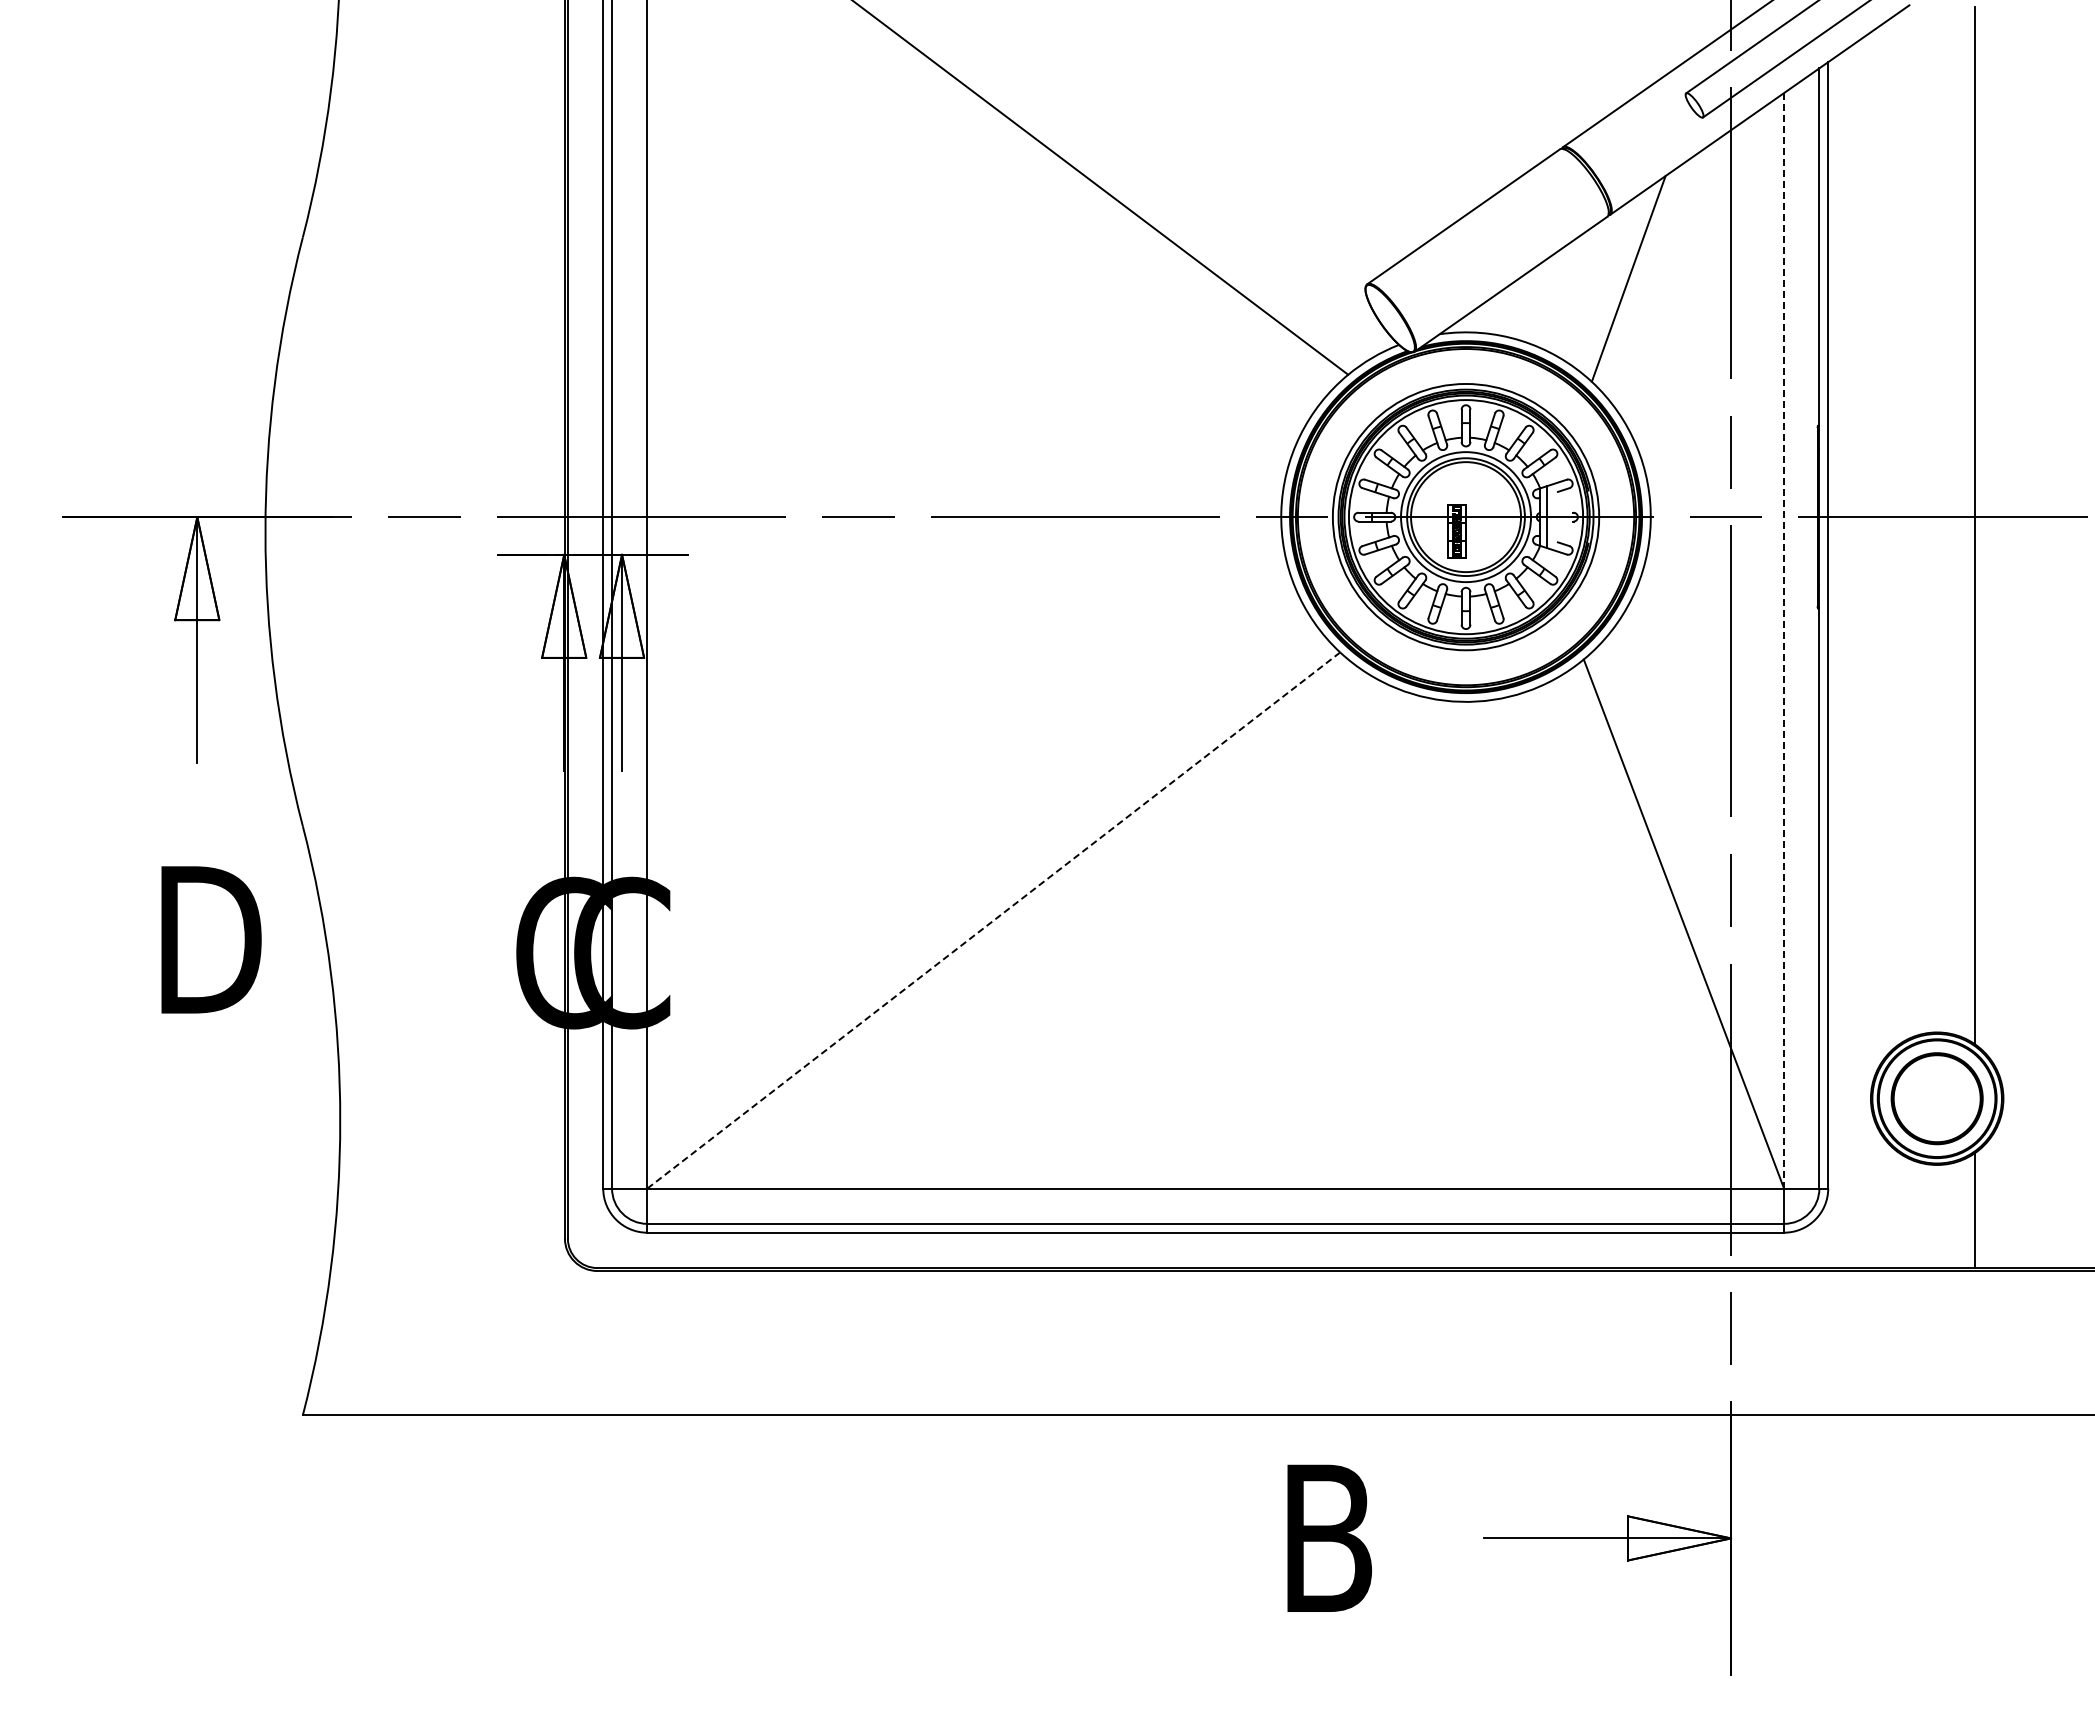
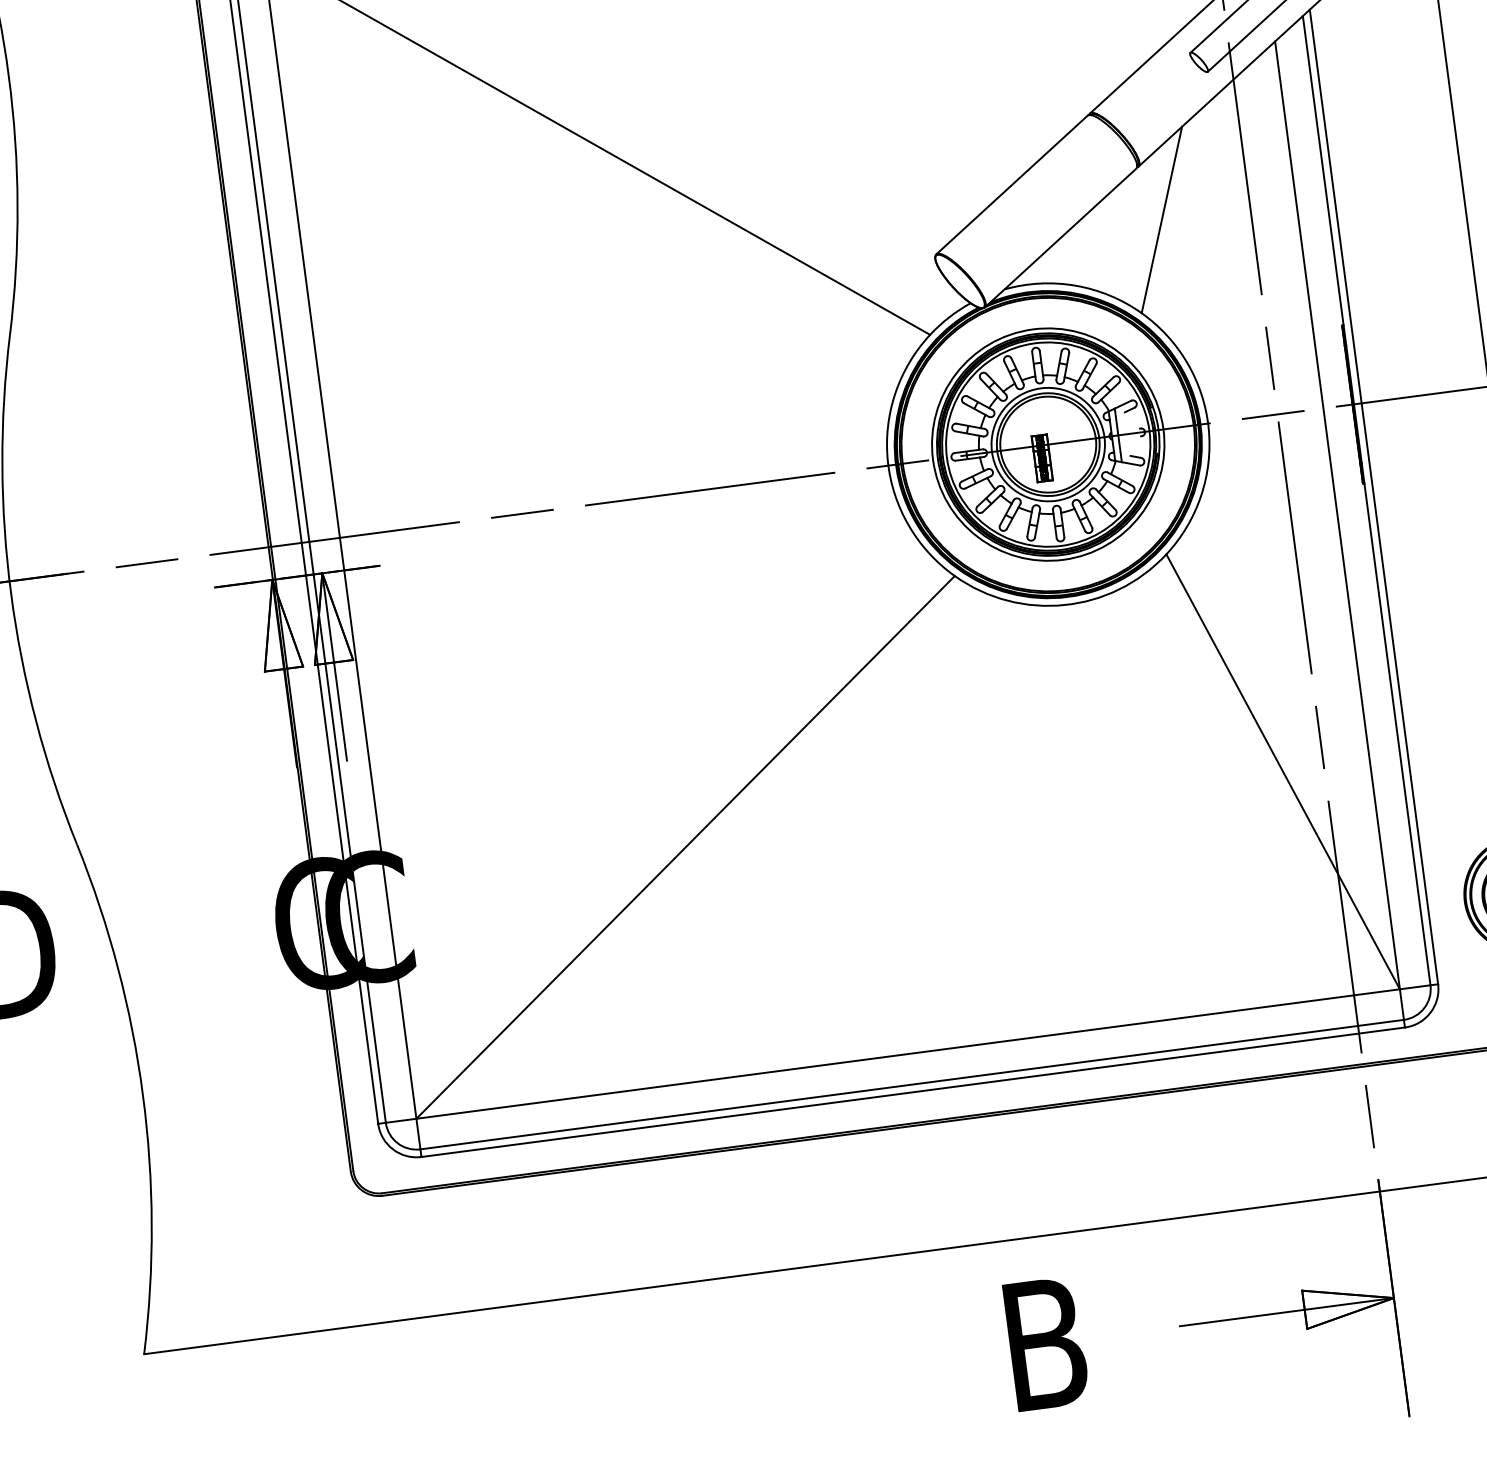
line: (1784, 640) -> (1337, 515), dashed -> solid
line: (993, 920) -> (685, 847), dashed -> solid

